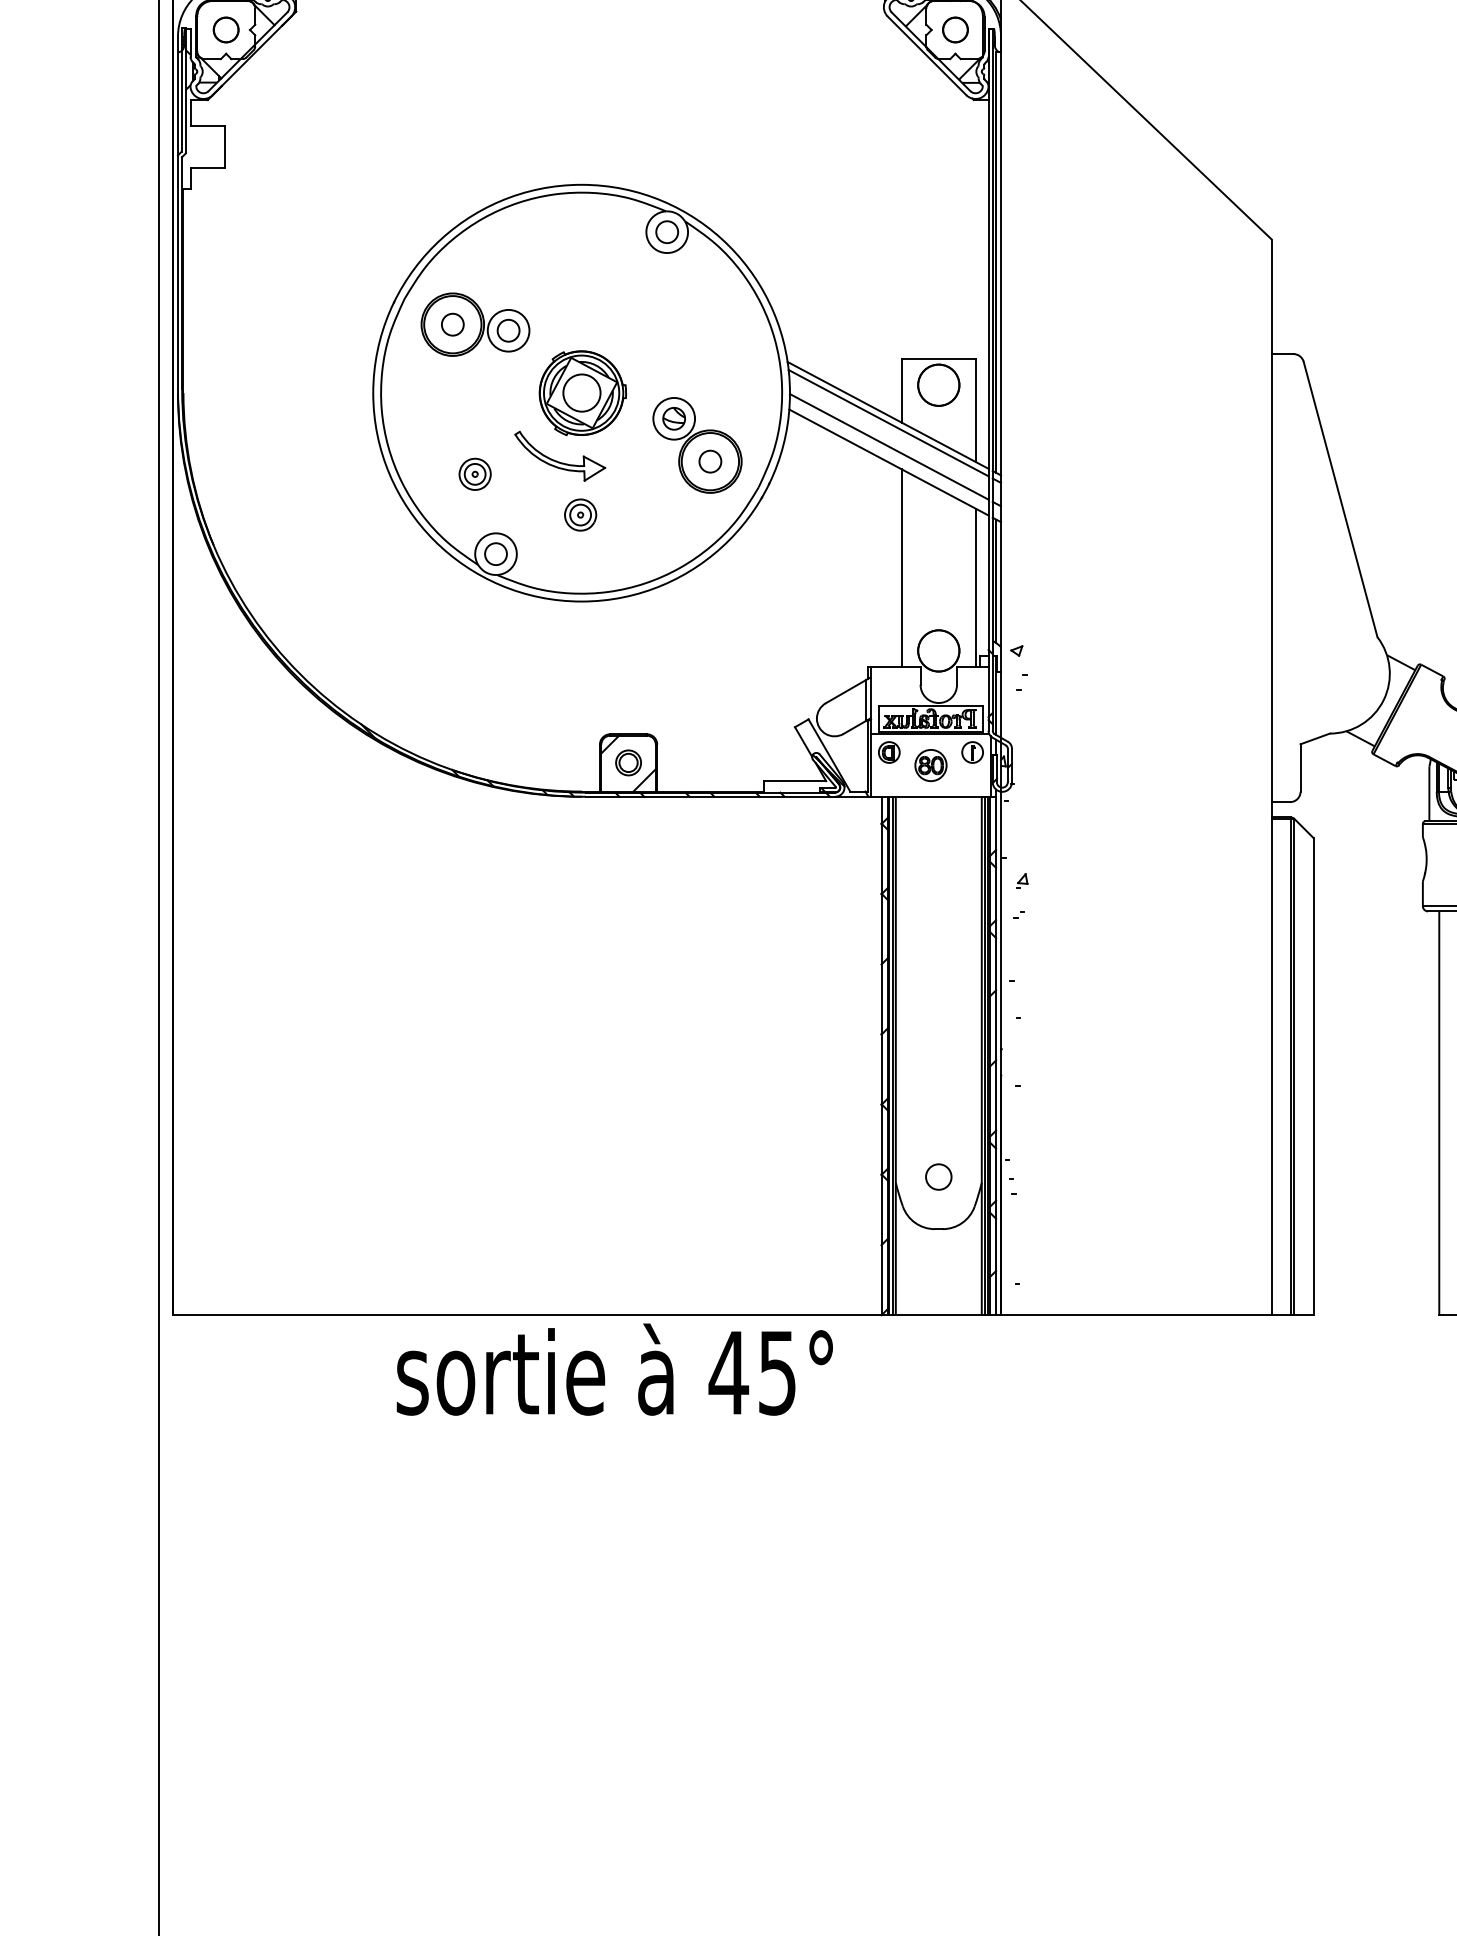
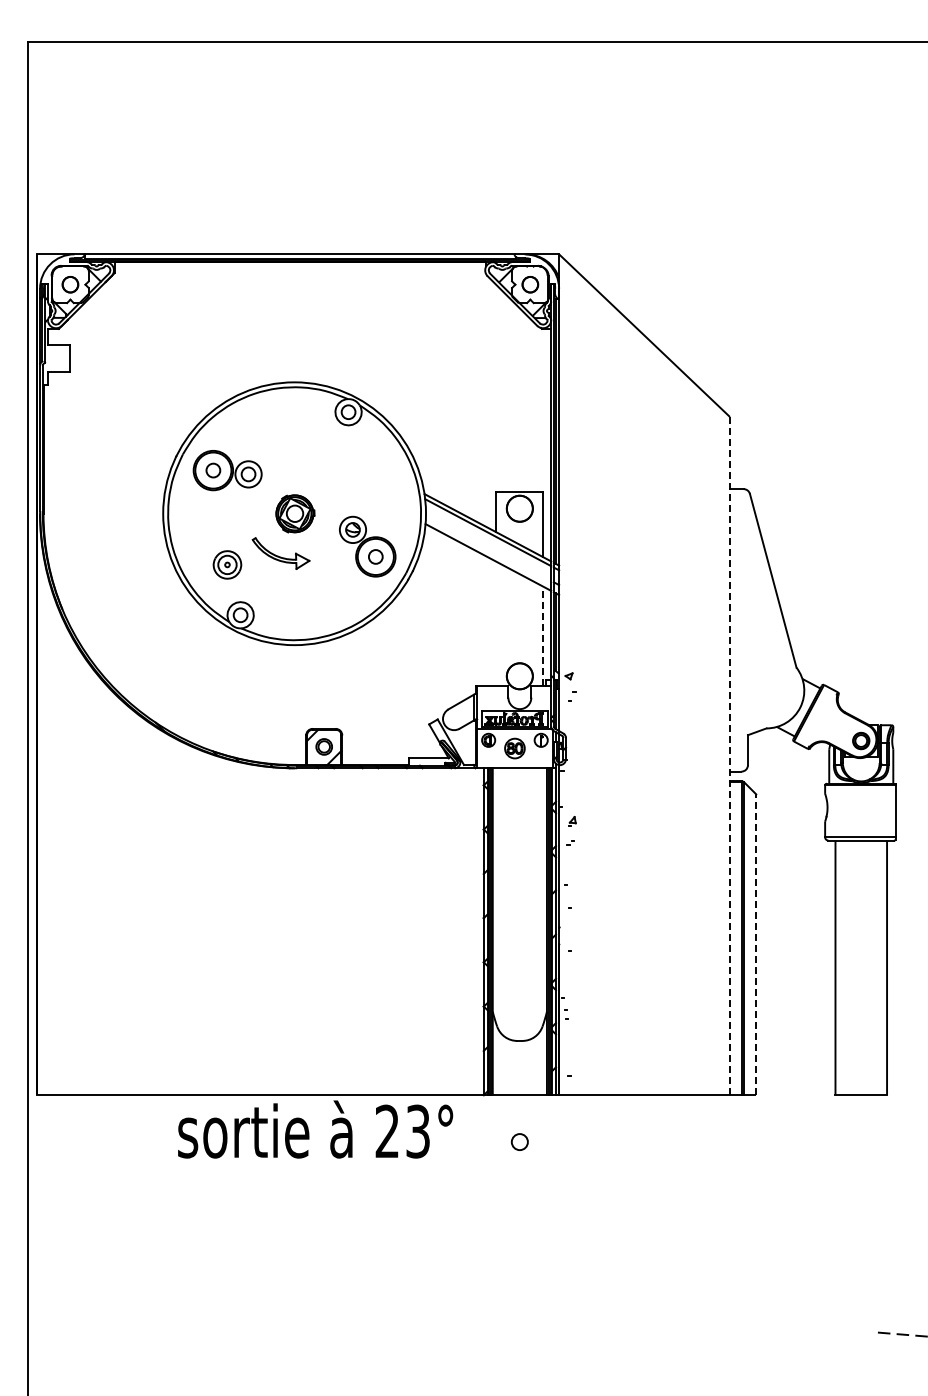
part: (583, 392) -> (295, 513), size x0.7
line: (889, 446) -> (488, 547), removed
part: (475, 473) -> (227, 564), size x1.4
part: (579, 514) -> (293, 590), removed
line: (901, 567) -> (496, 623), removed
line: (976, 587) -> (543, 636), solid -> dashed
line: (1271, 776) -> (729, 755), solid -> dashed
line: (1314, 1076) -> (756, 944), solid -> dashed
circle: (938, 1176) -> (519, 1141), moved
text: (751, 1371) -> (401, 1130), 45° -> 23°

